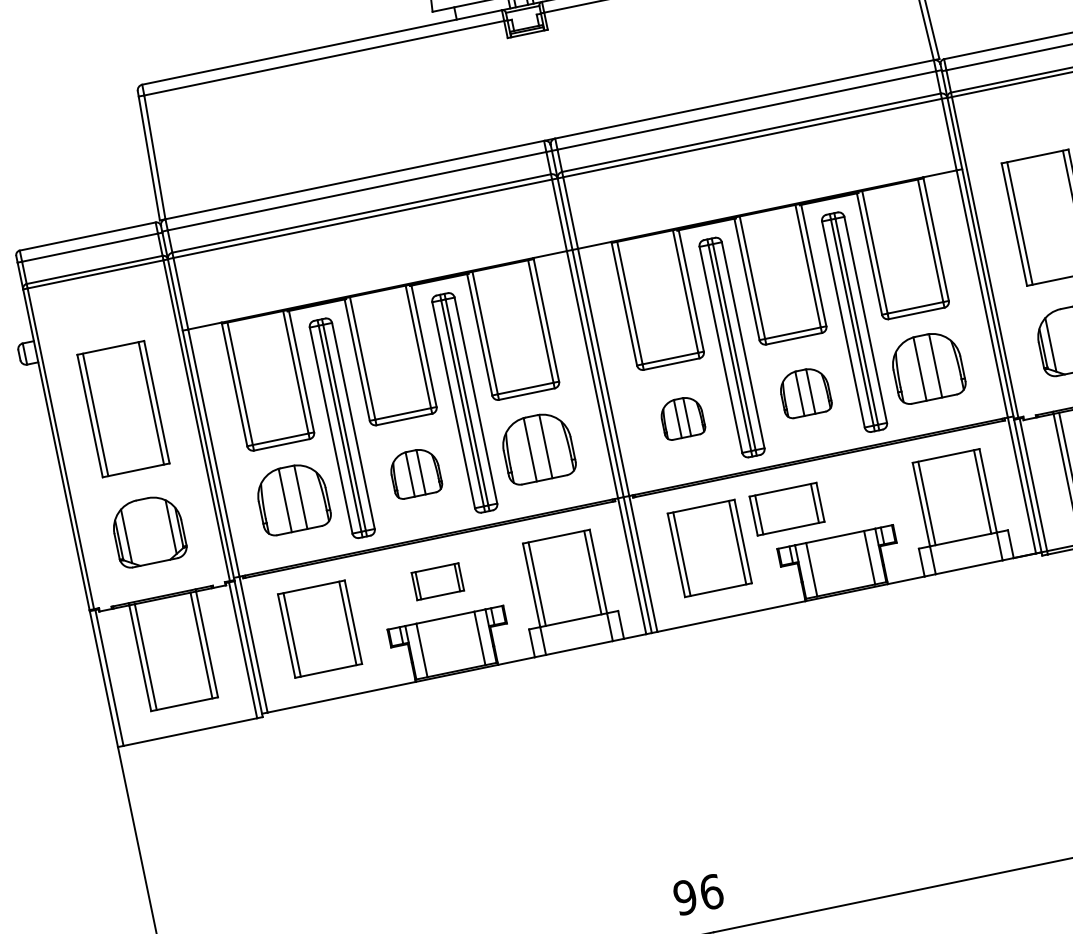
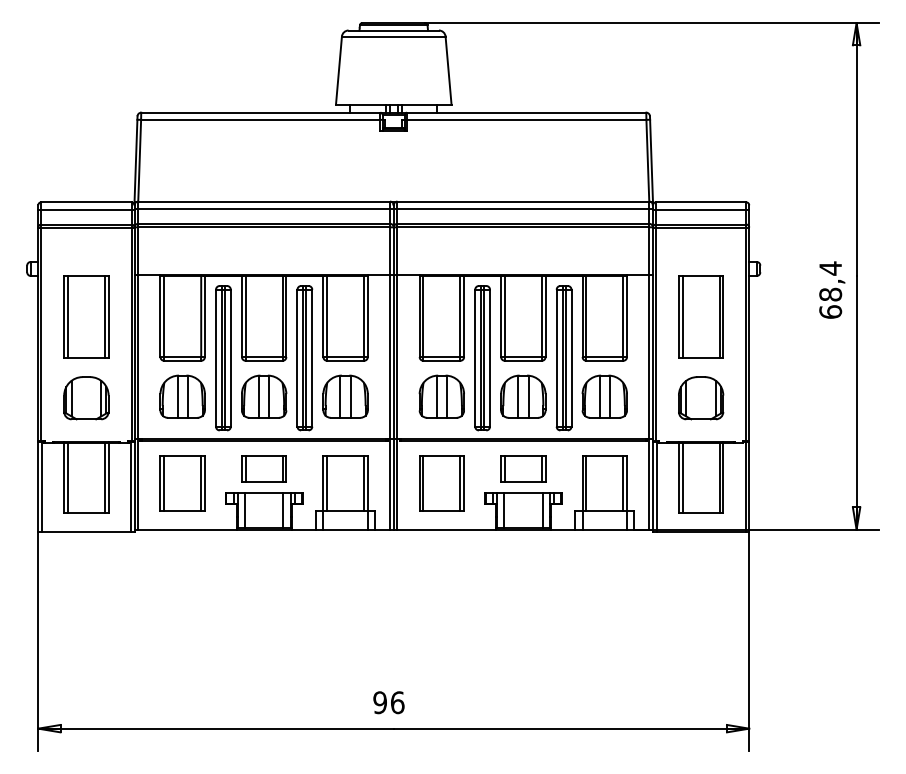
part: (805, 392) -> (523, 396), size x1.43
part: (682, 417) -> (441, 396), size x1.67
part: (415, 473) -> (264, 396), size x1.43
part: (787, 509) -> (523, 468), moved
part: (436, 581) -> (263, 468), size x1.43

